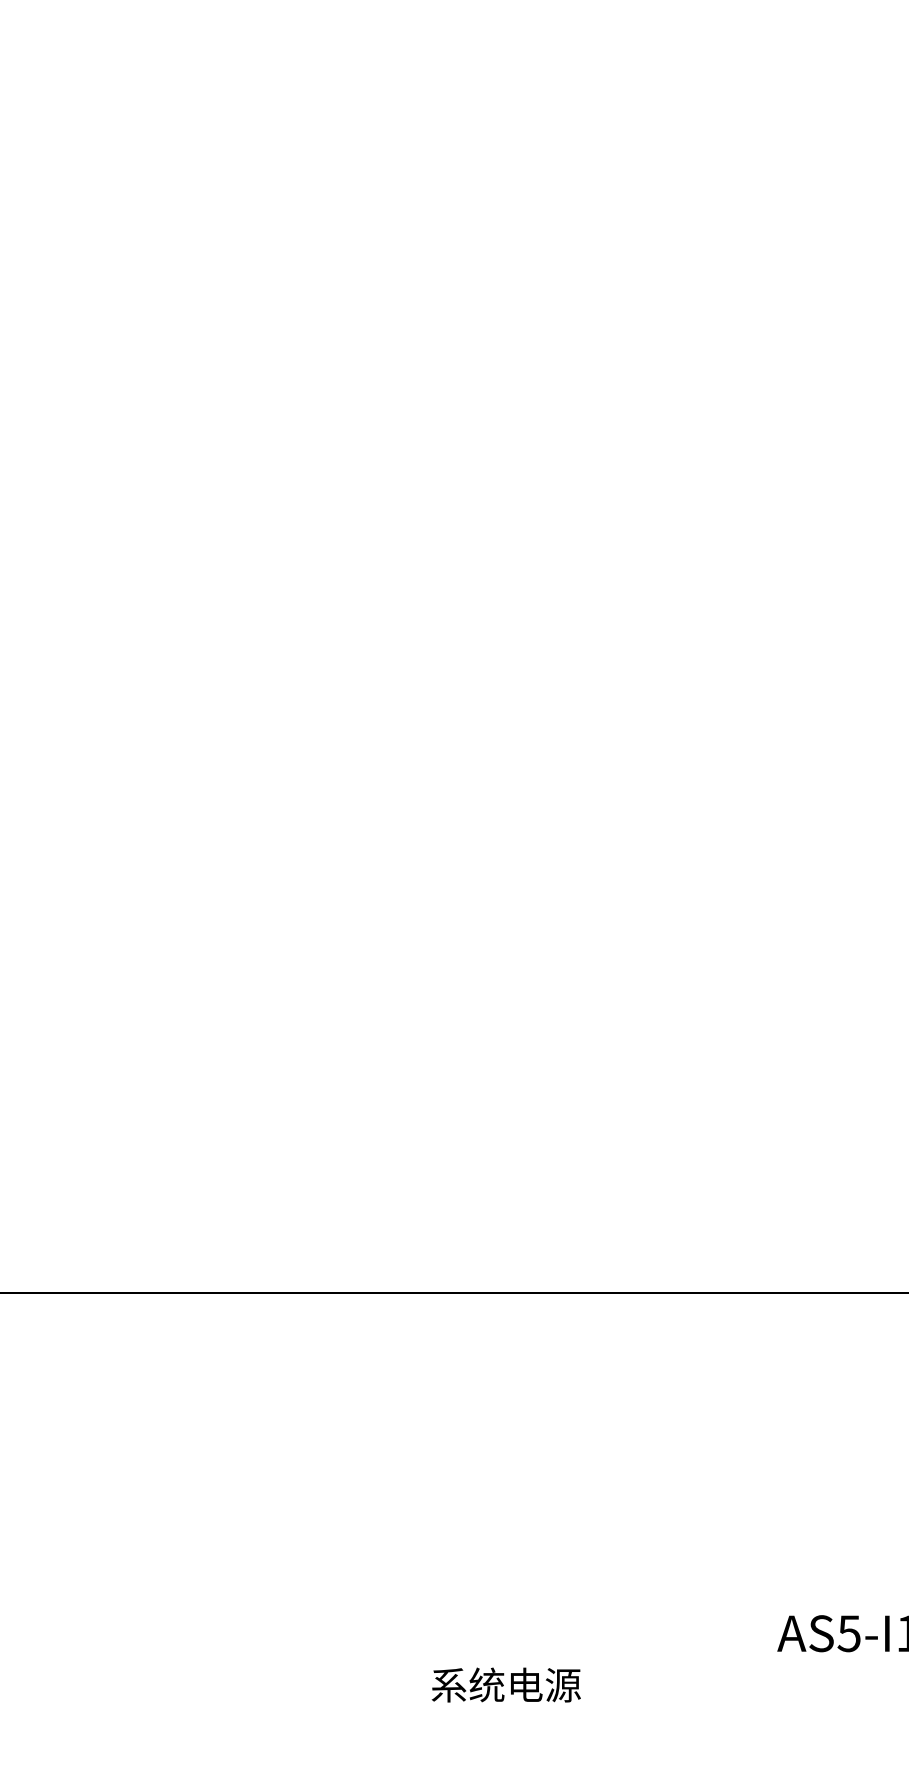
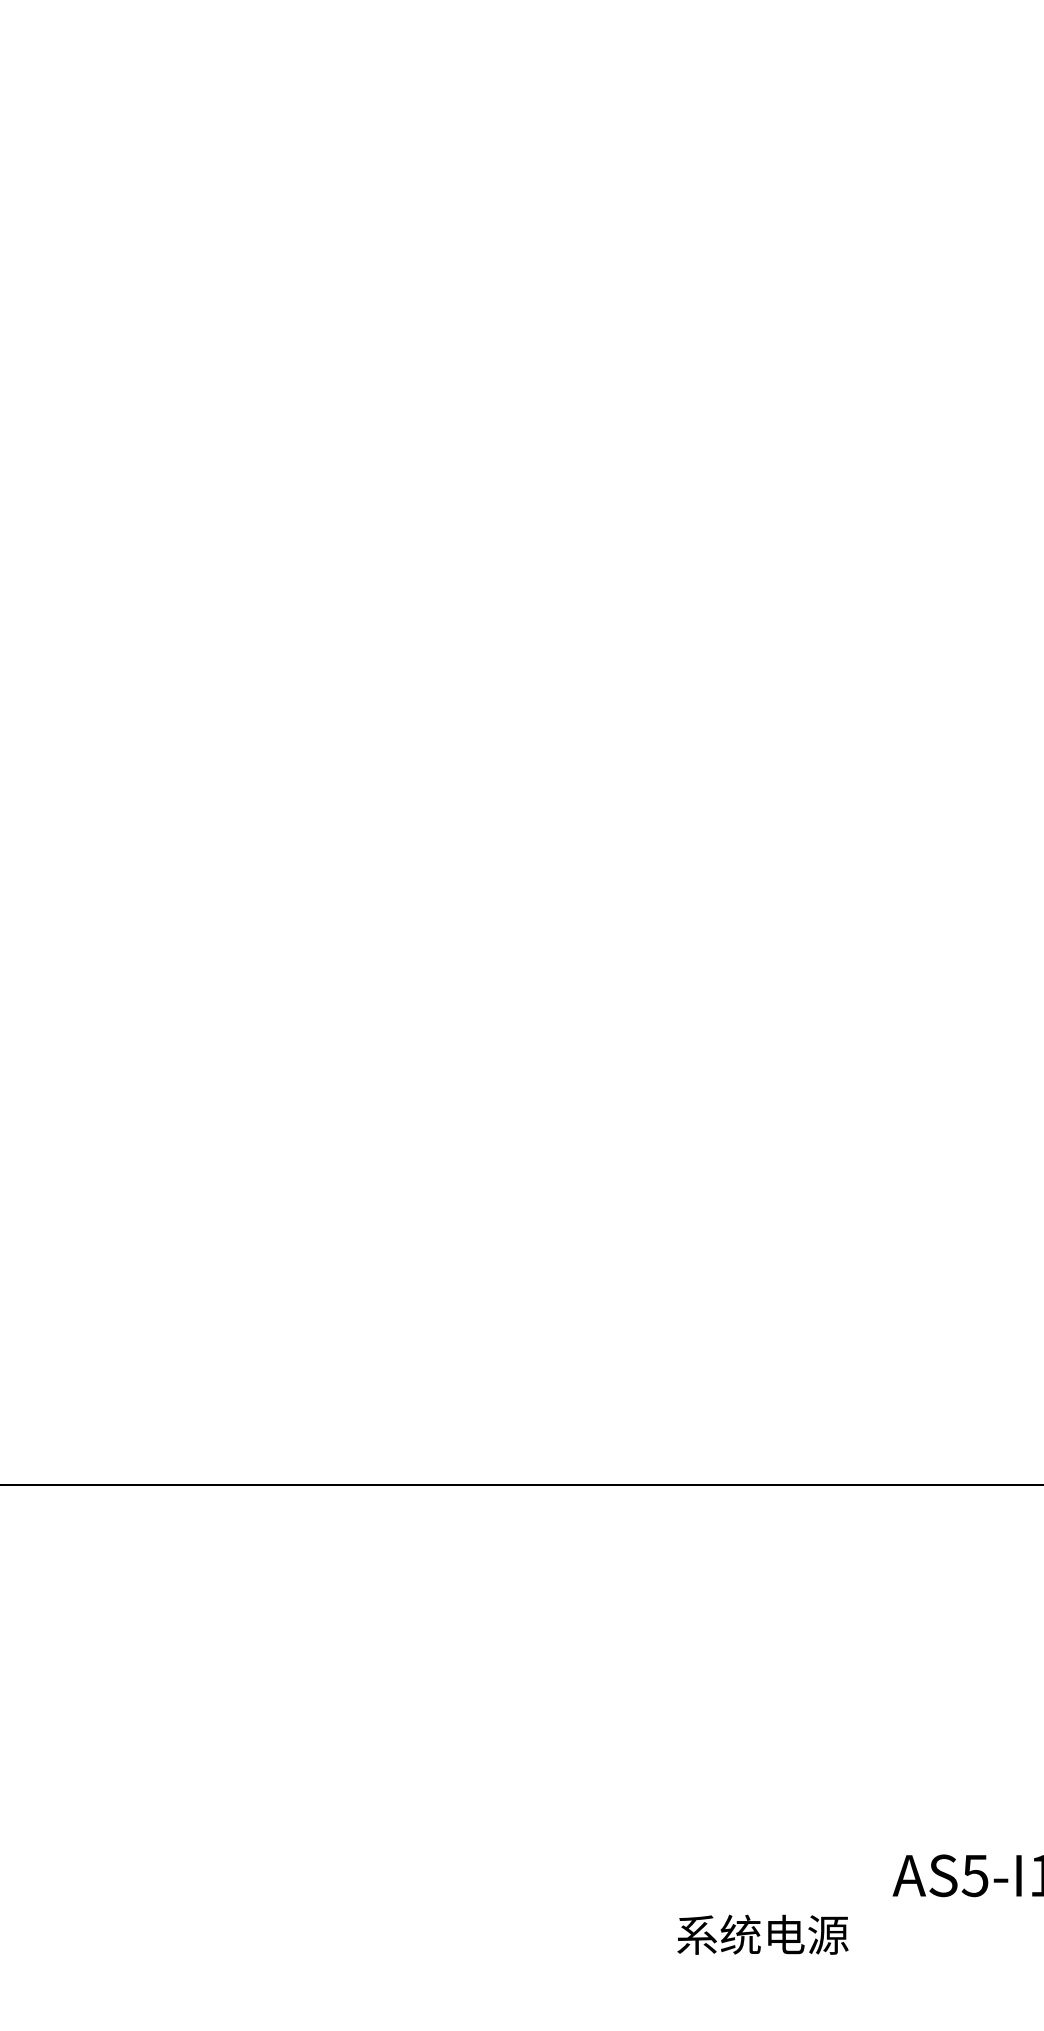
text: (505, 1684) -> (761, 1934), moved

